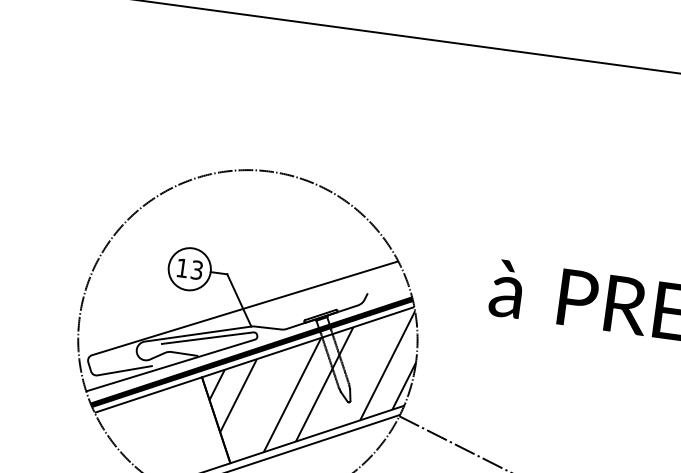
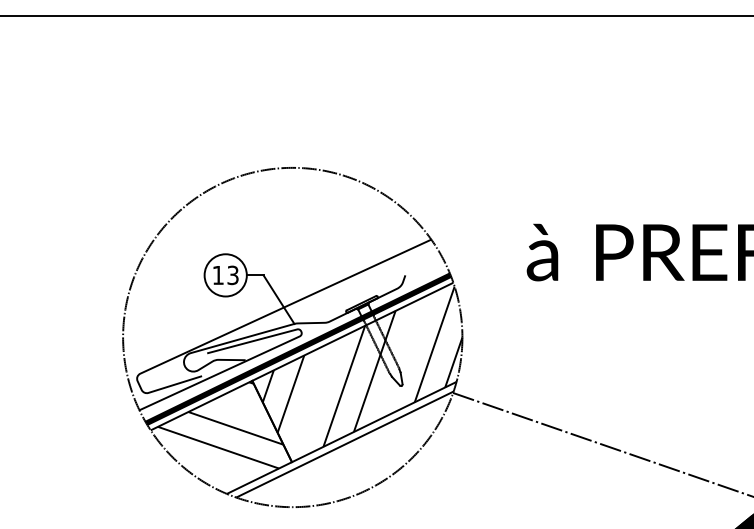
hatch: (164, 417) -> (220, 425), added

